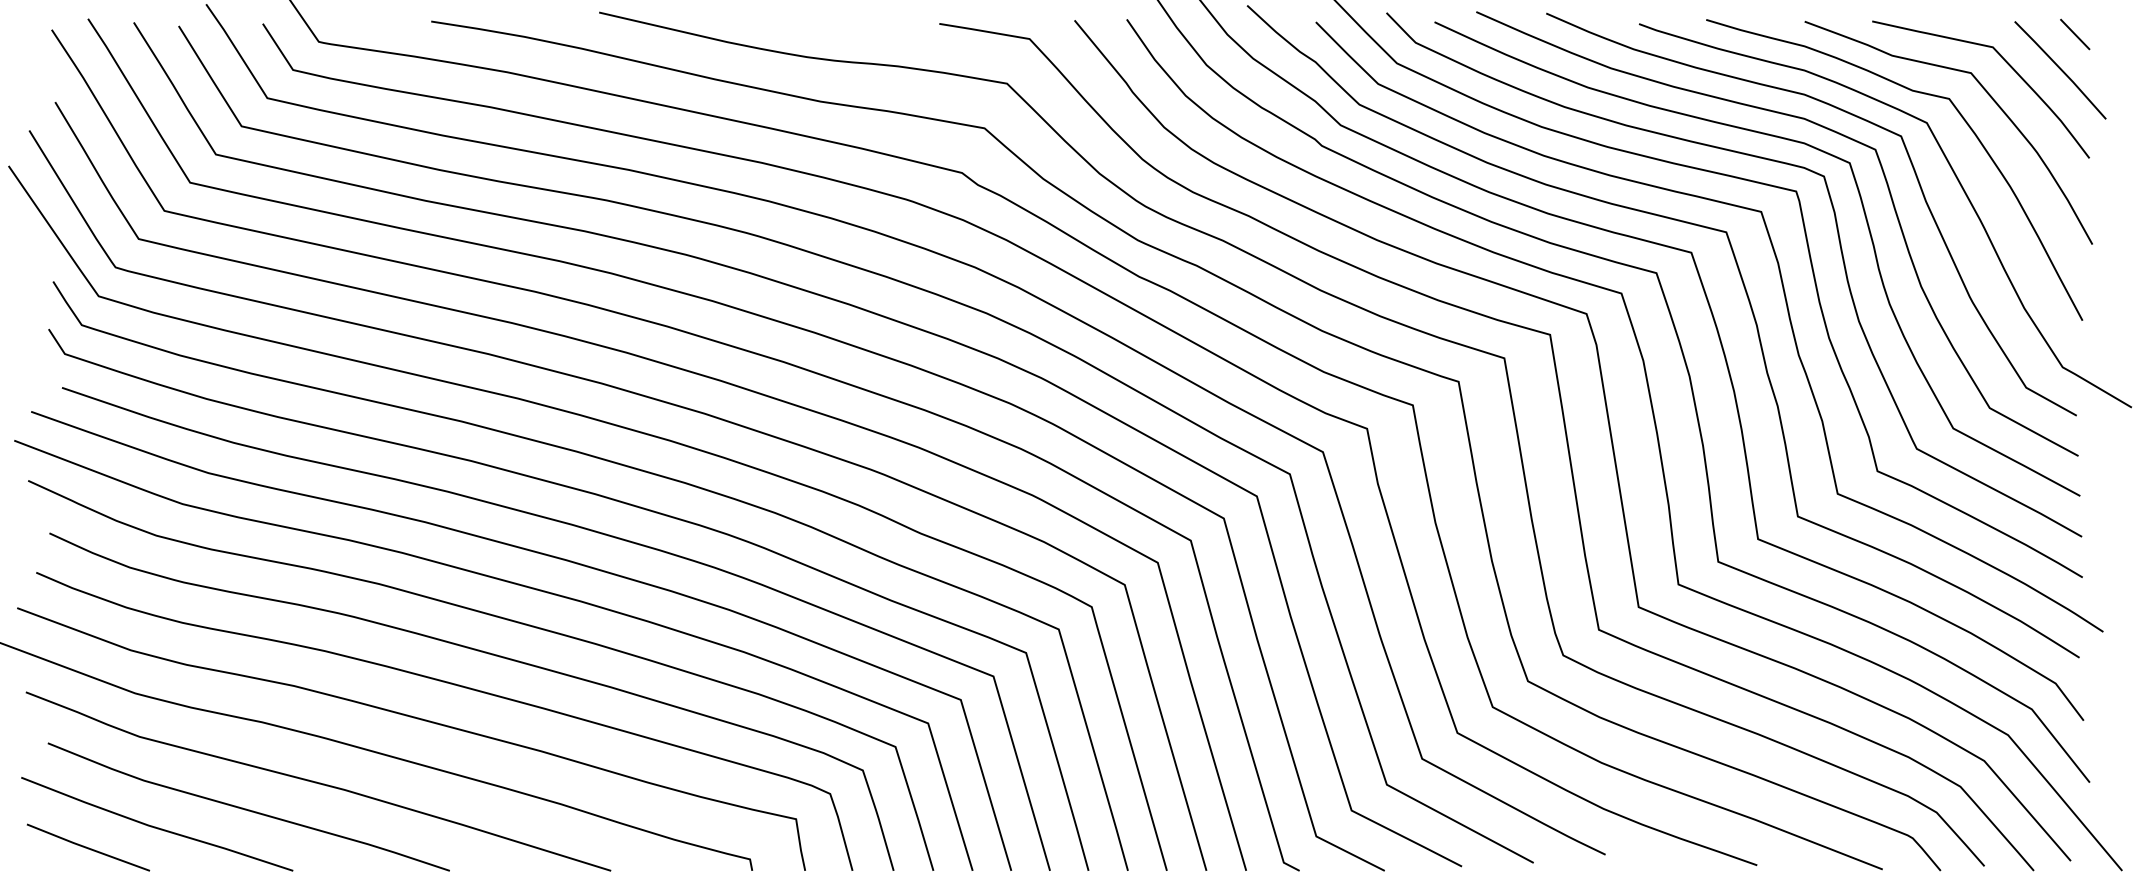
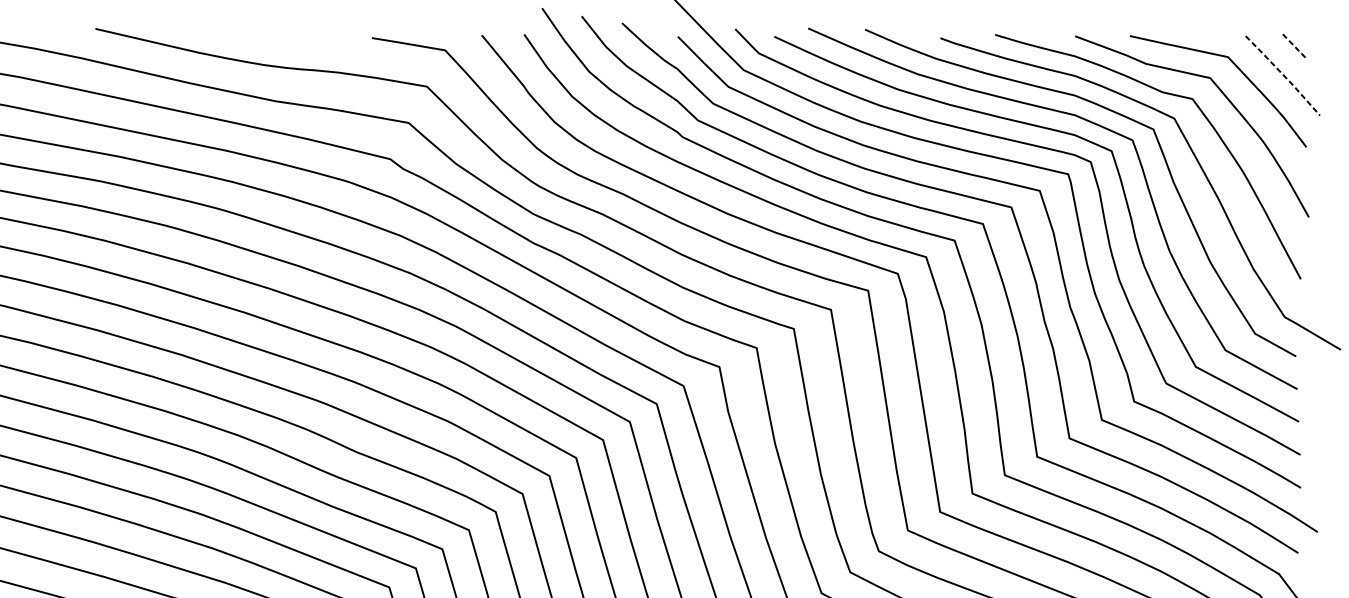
line: (2075, 34) -> (1295, 46), solid -> dashed
line: (2061, 69) -> (1283, 75), solid -> dashed

